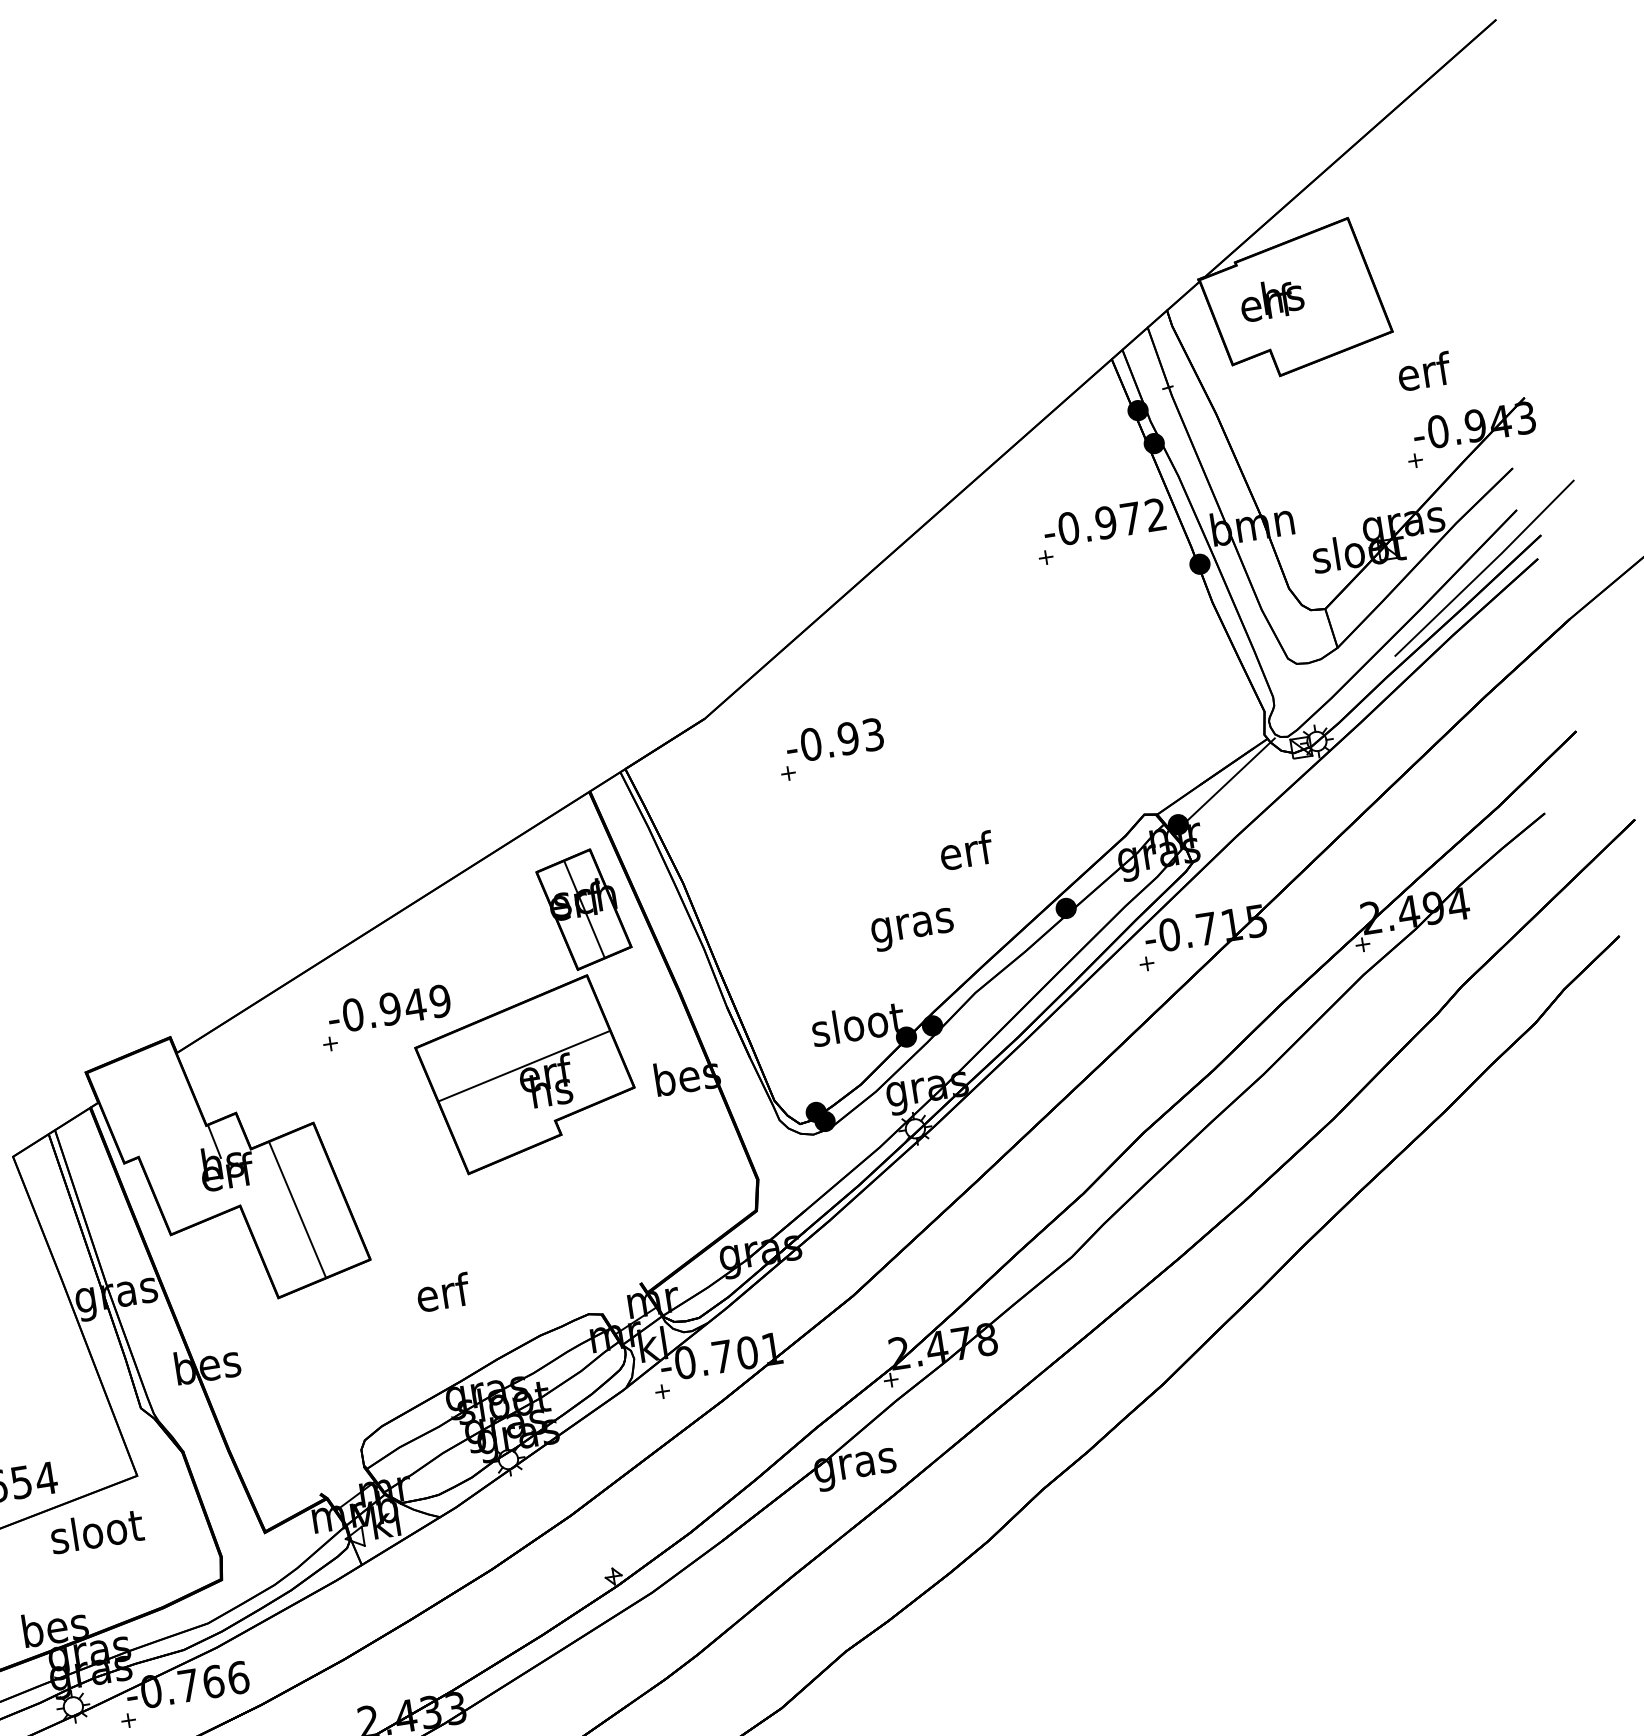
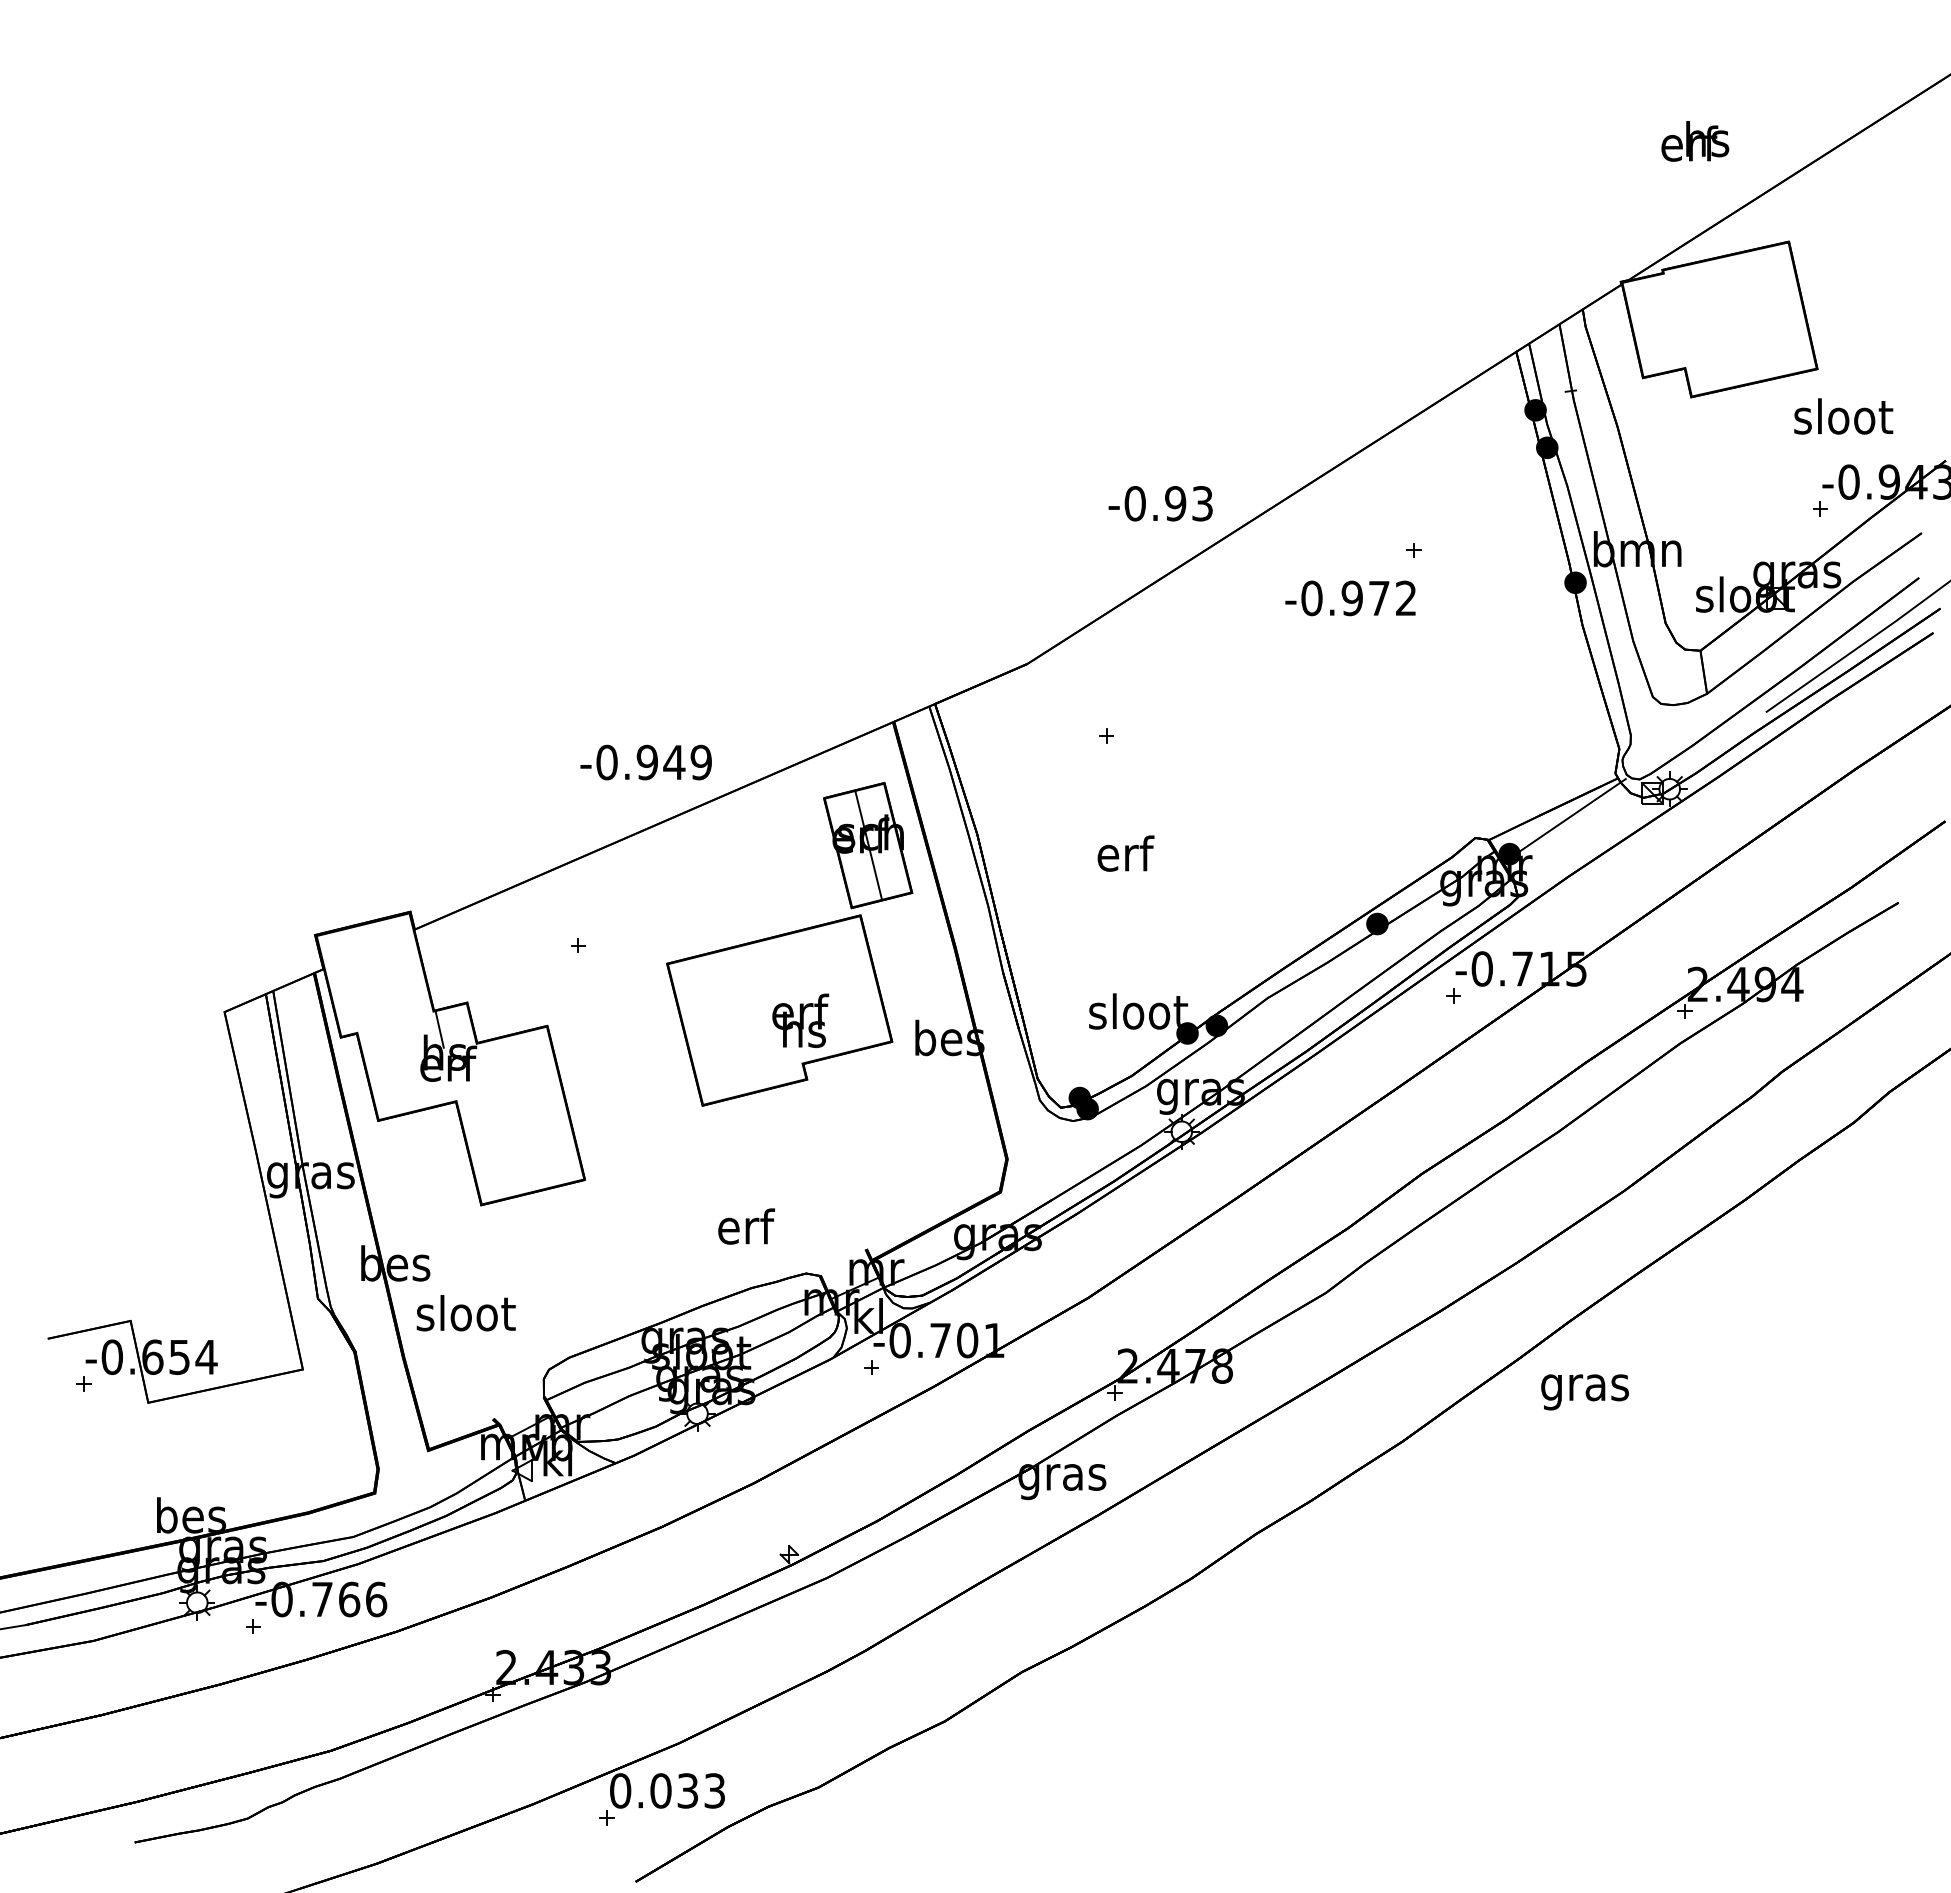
text: (1272, 299) -> (1695, 141), moved
text: (1423, 371) -> (1843, 416), erf -> sloot
text: (1104, 523) -> (1350, 598), moved
text: (834, 740) -> (1160, 503), moved
text: (966, 850) -> (1125, 853), moved
text: (912, 930) -> (1584, 1392), moved
text: (388, 1009) -> (645, 762), moved
line: (523, 1065) -> (778, 1000), removed
line: (296, 1209) -> (515, 1114), removed
text: (443, 1292) -> (746, 1226), moved
text: (96, 1531) -> (465, 1313), moved

